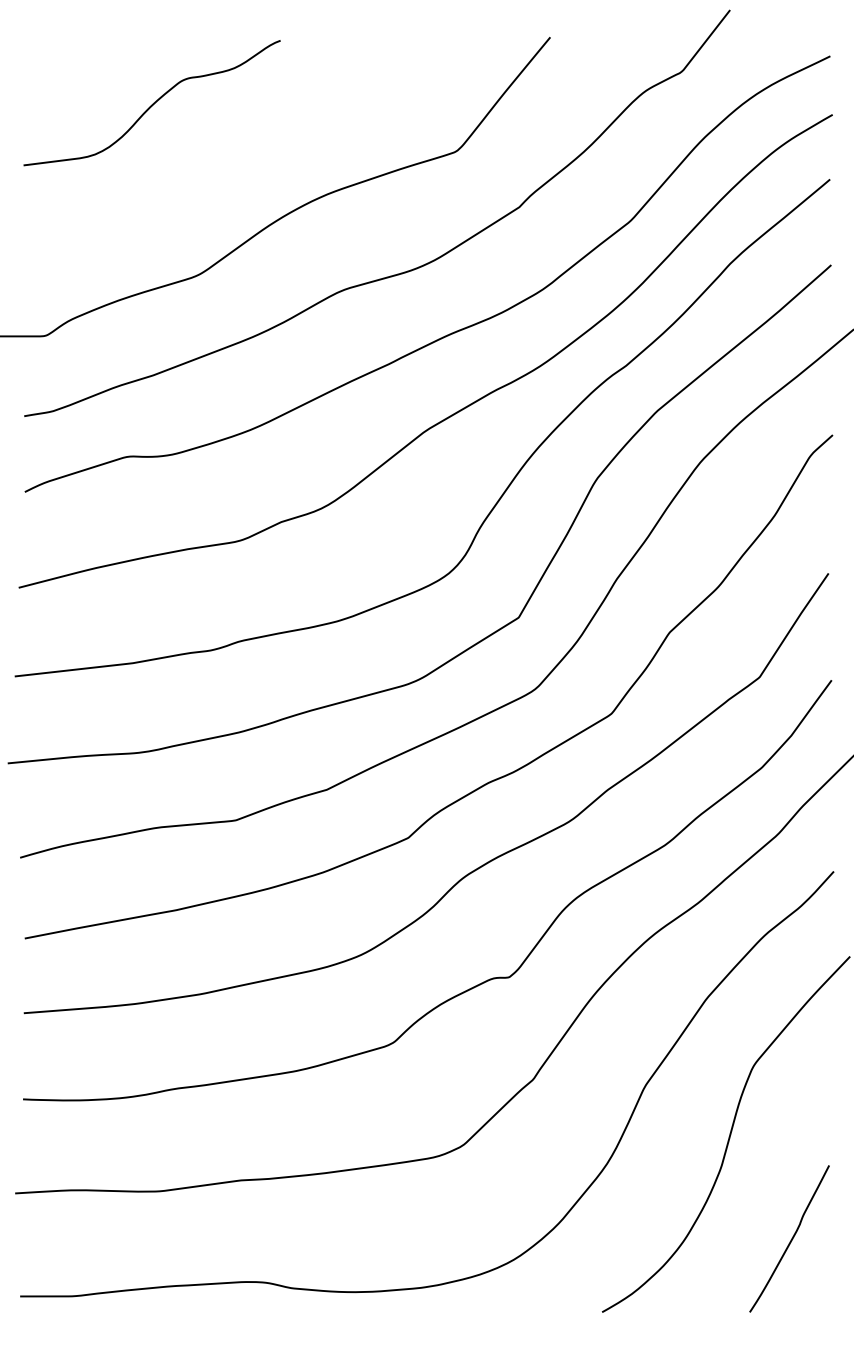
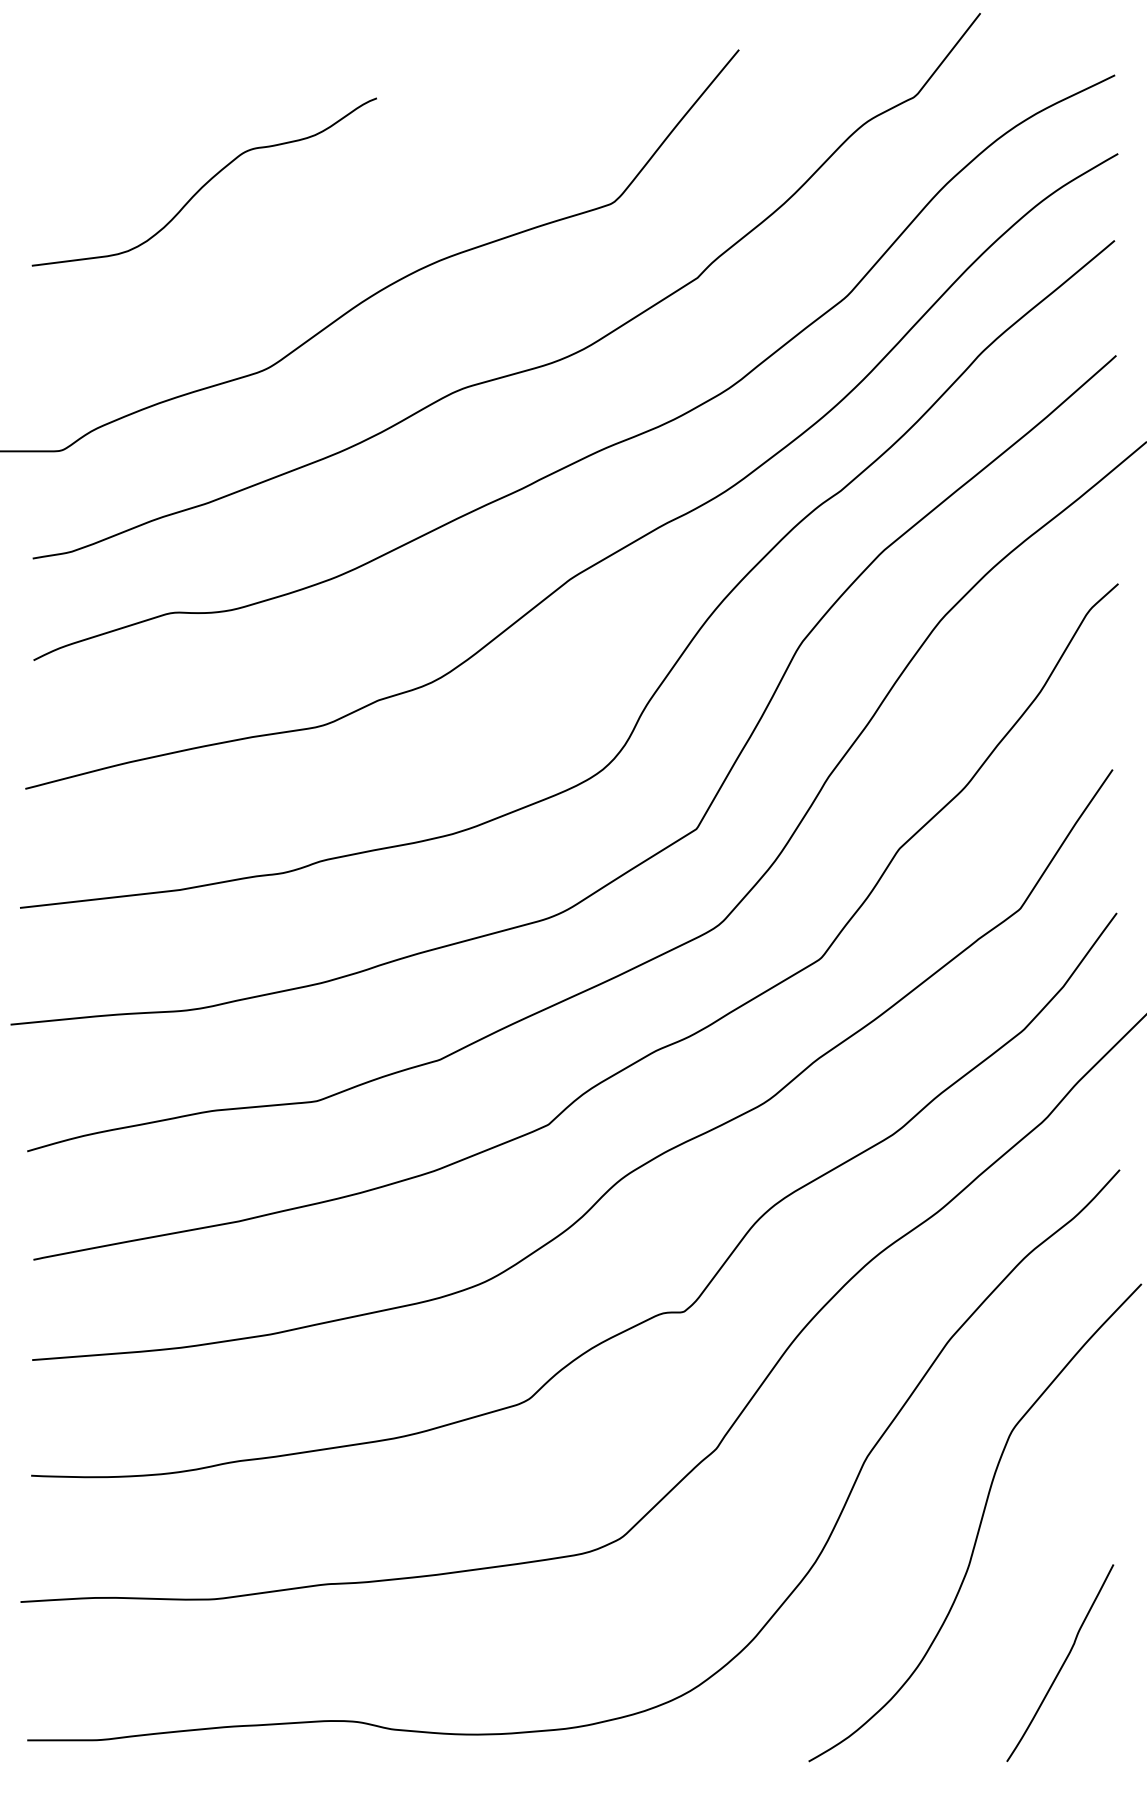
curve: (152, 104) -> (204, 183), moved

